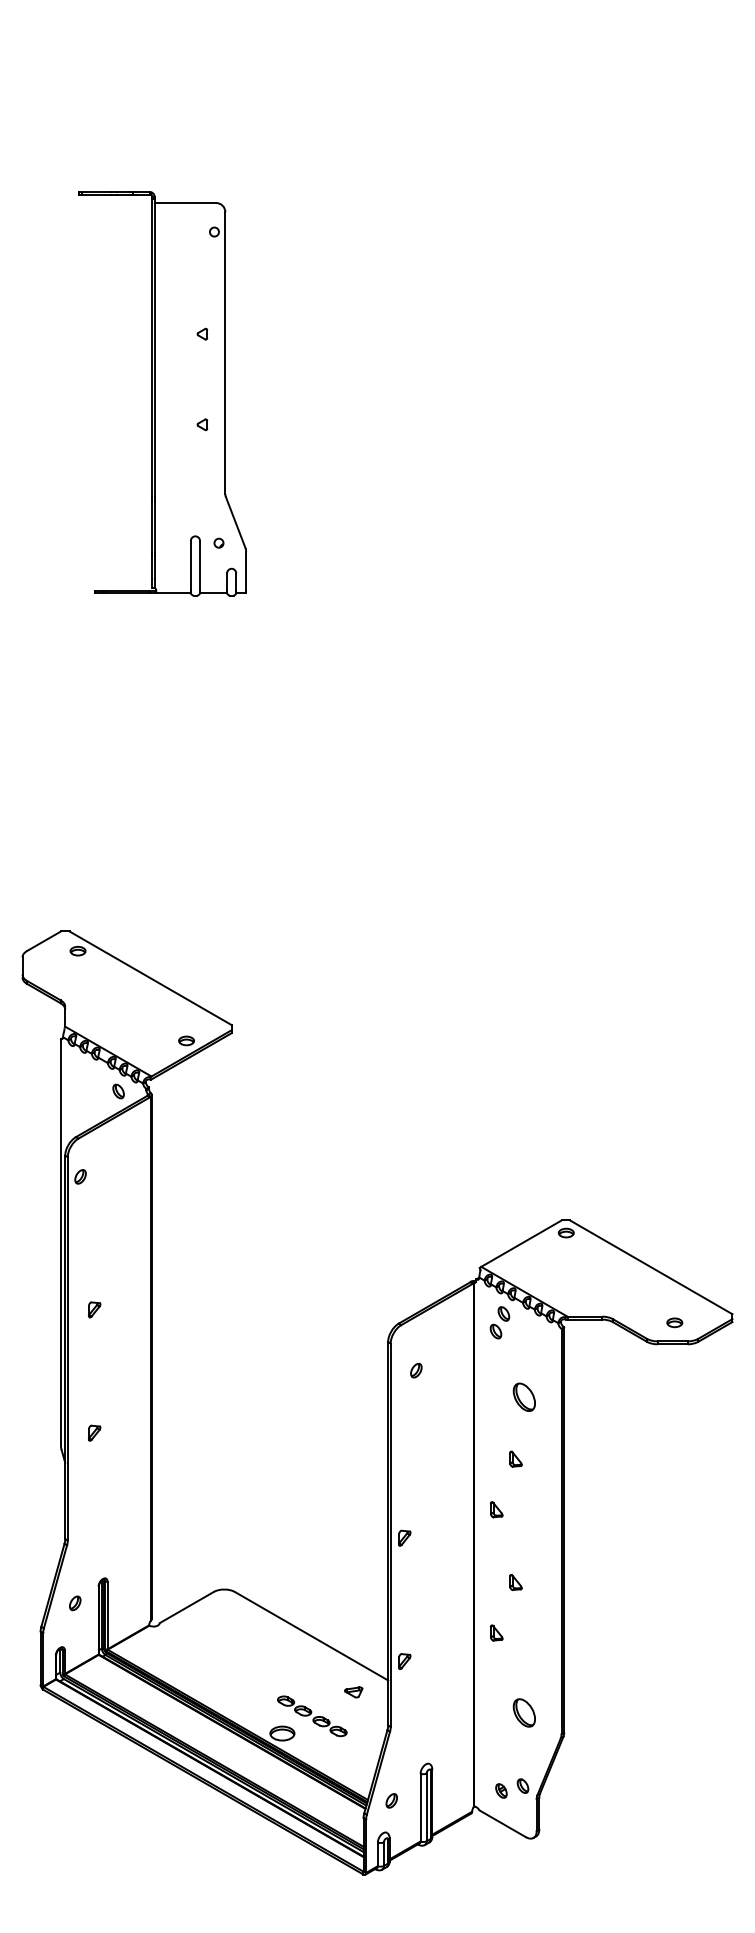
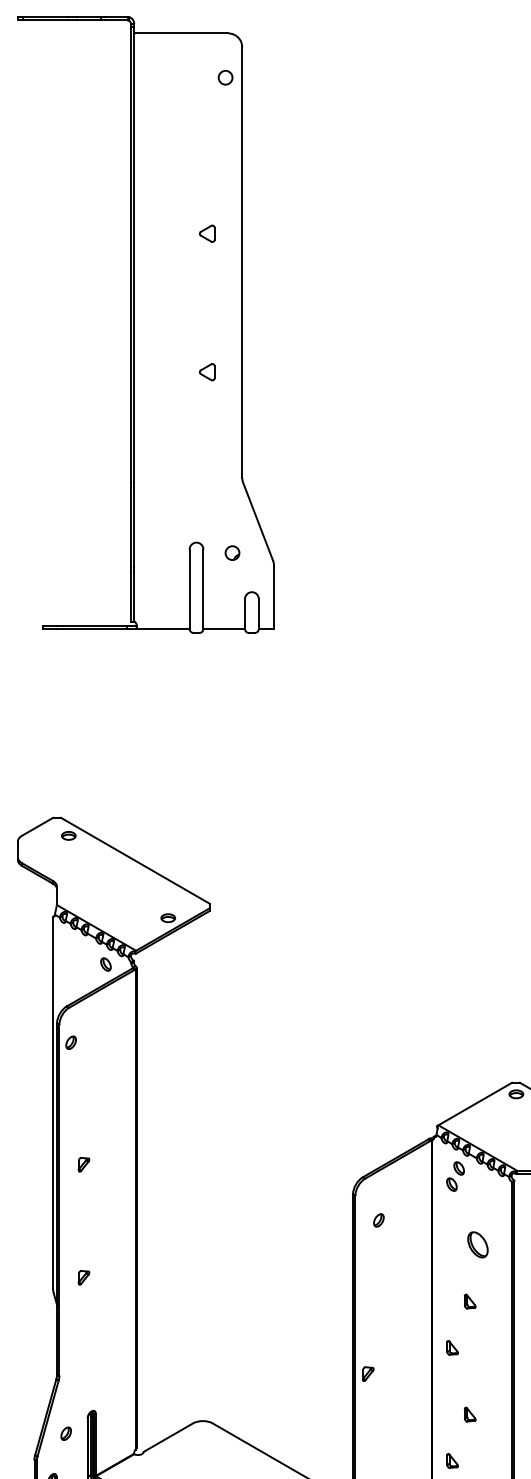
part: (162, 393) -> (146, 324), size x1.67

